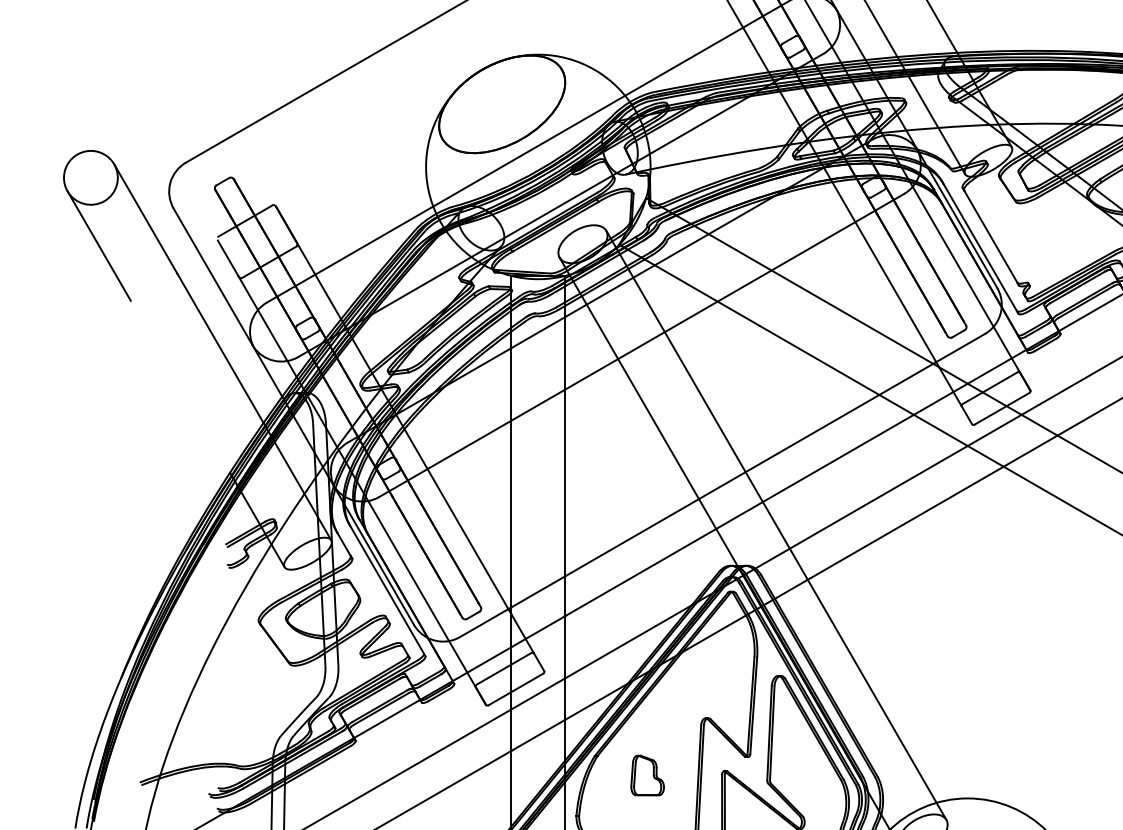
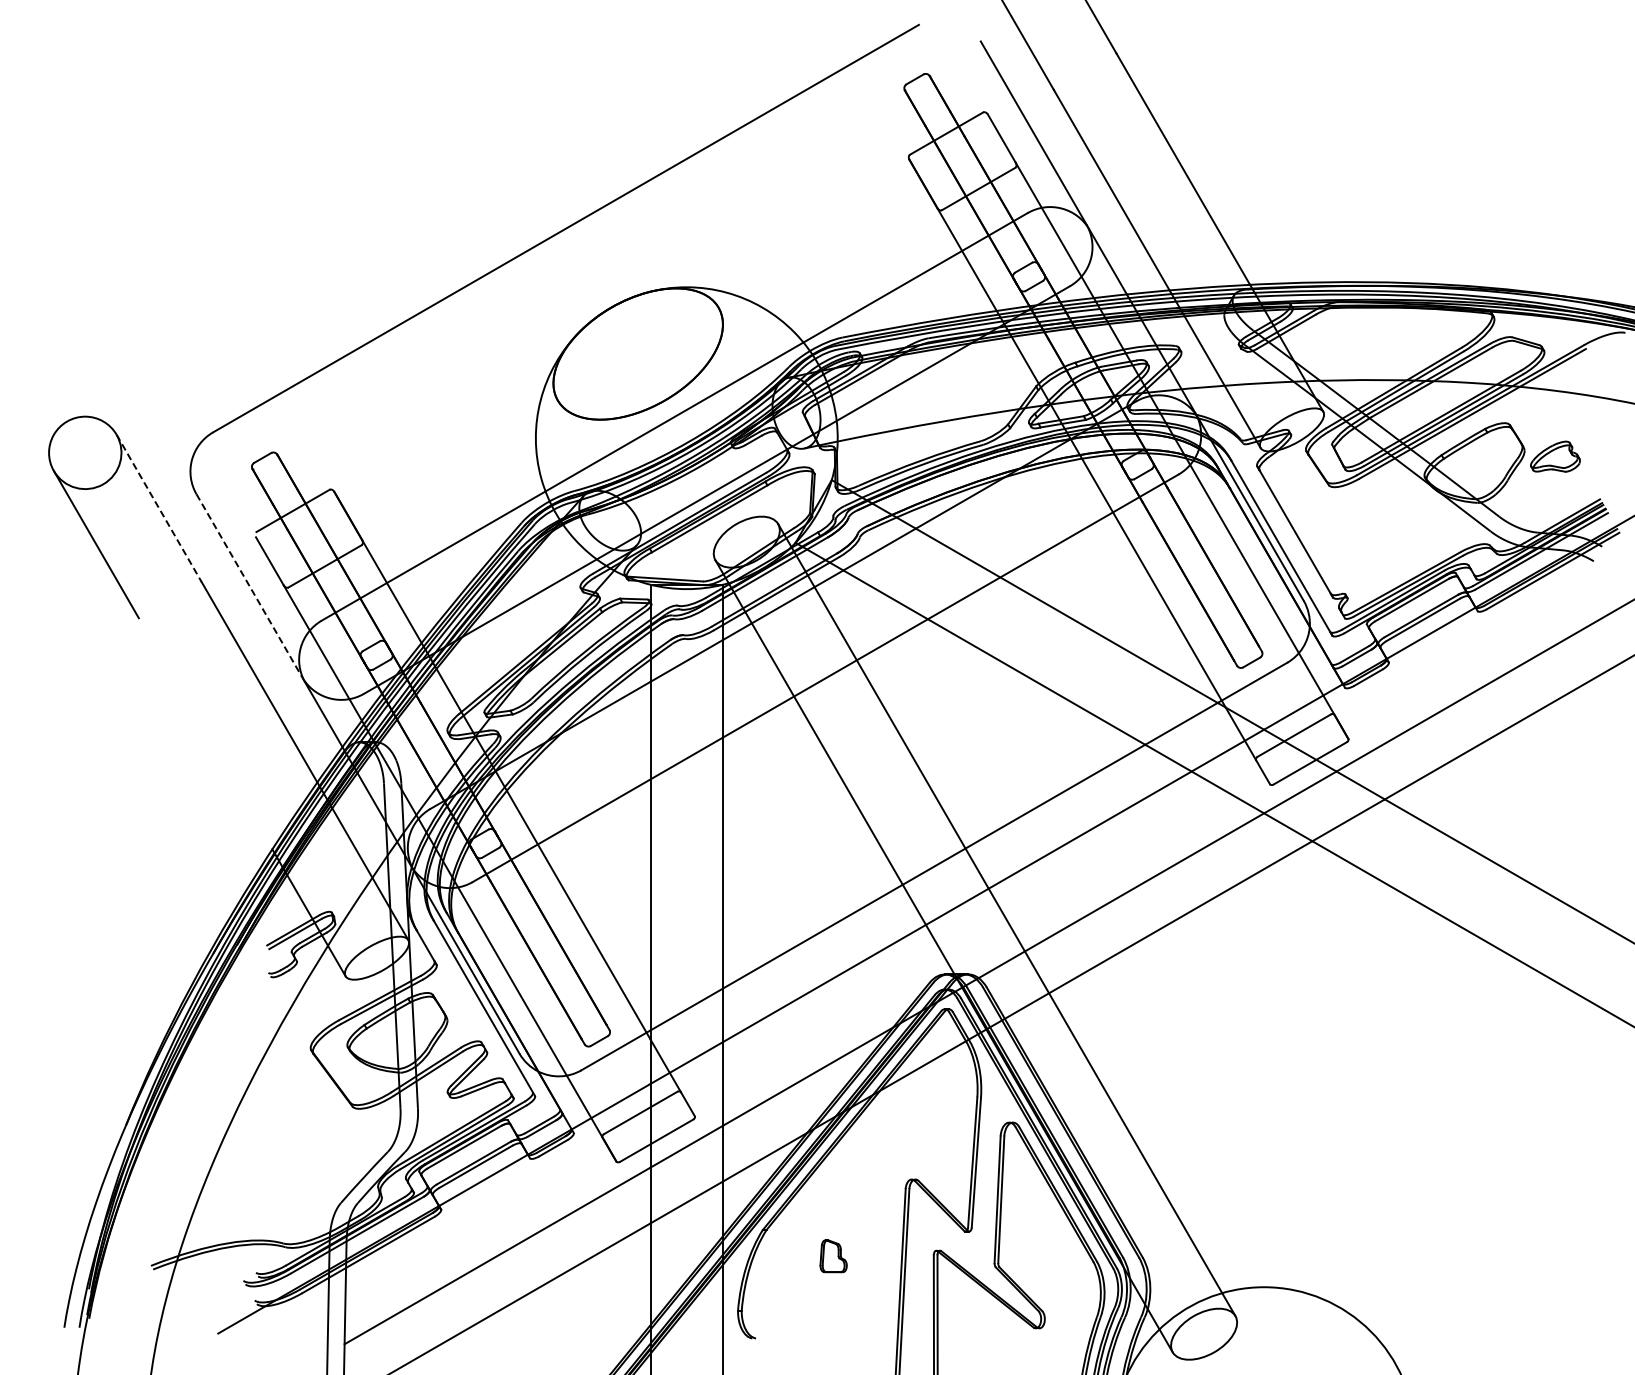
line: (146, 219) -> (159, 508), solid -> dashed
line: (213, 276) -> (249, 585), solid -> dashed
part: (647, 774) -> (833, 1255), size x0.6

